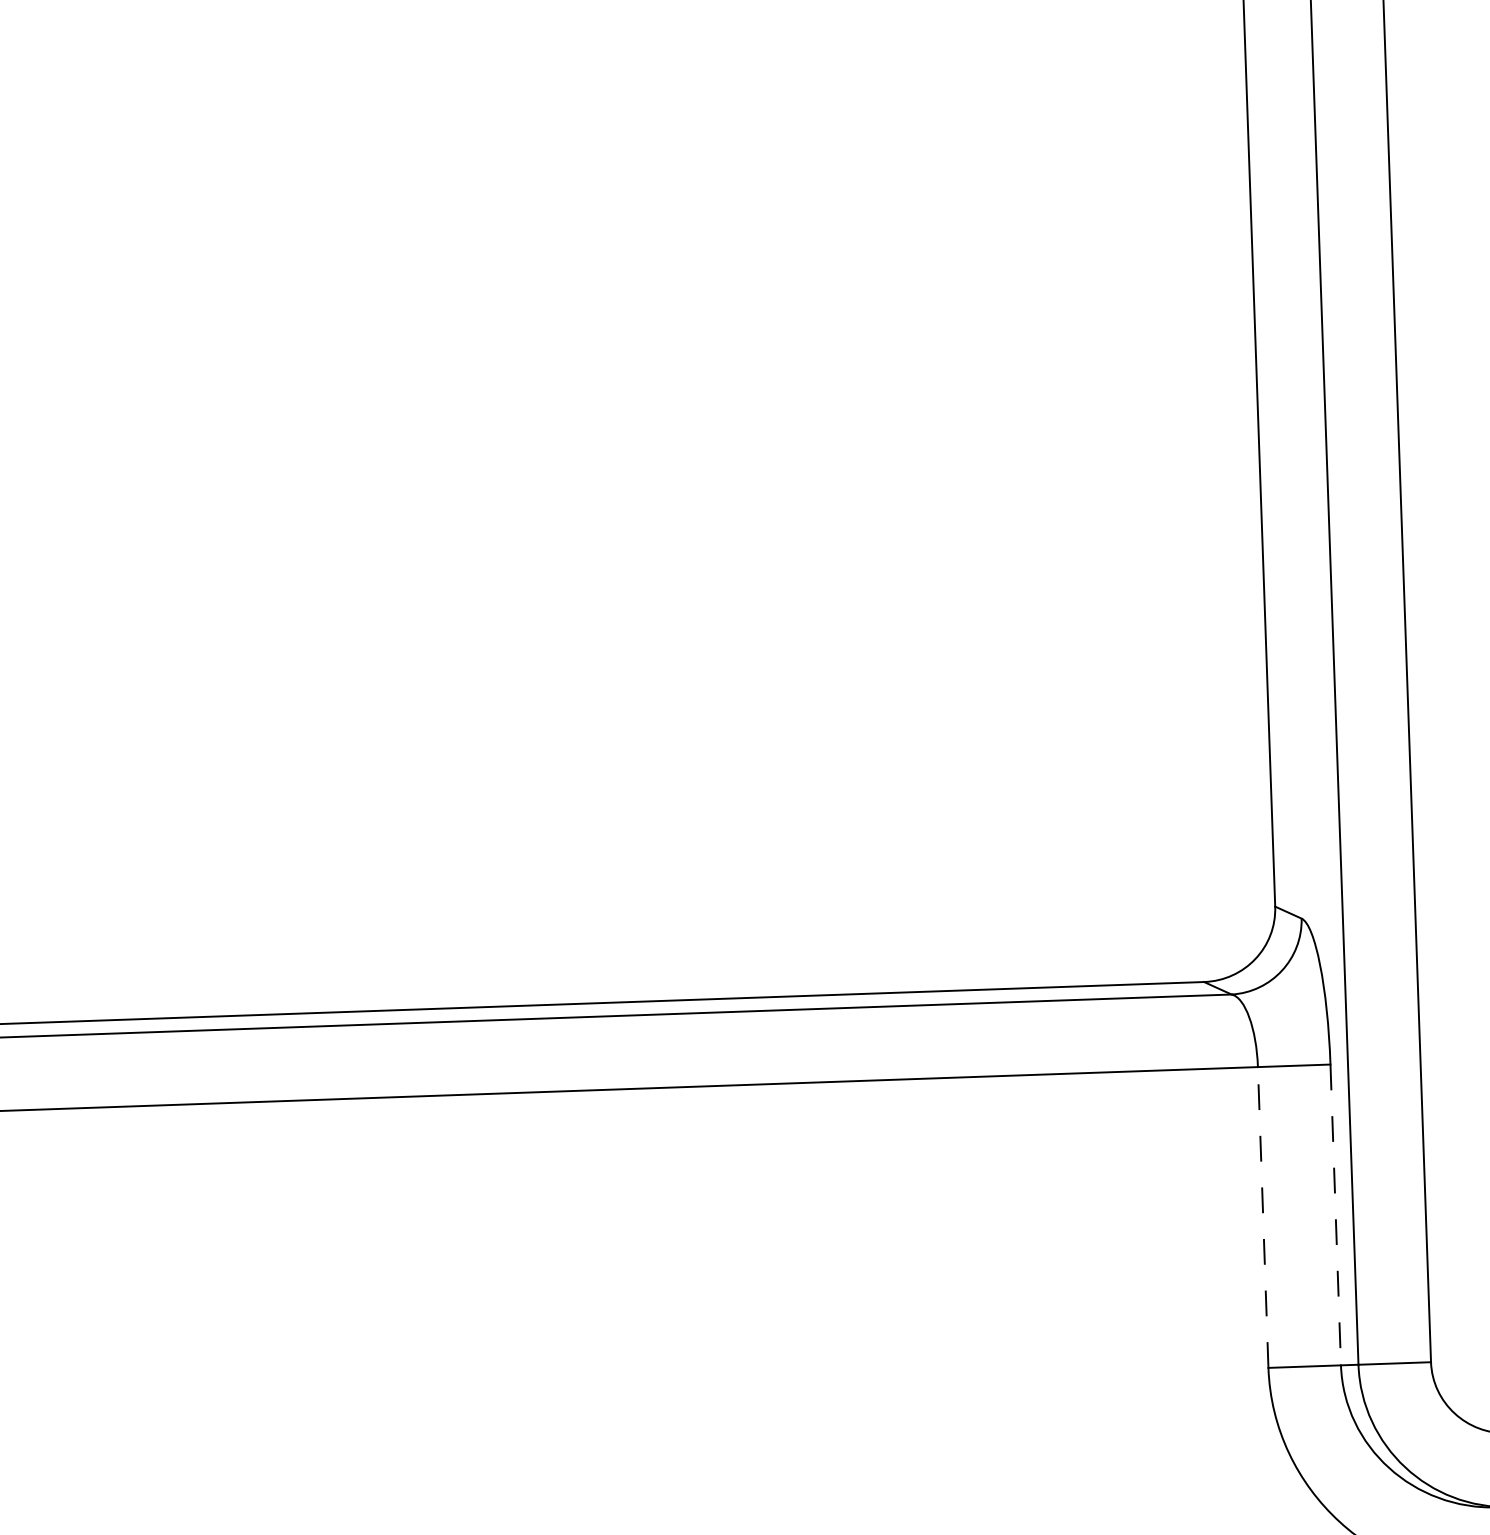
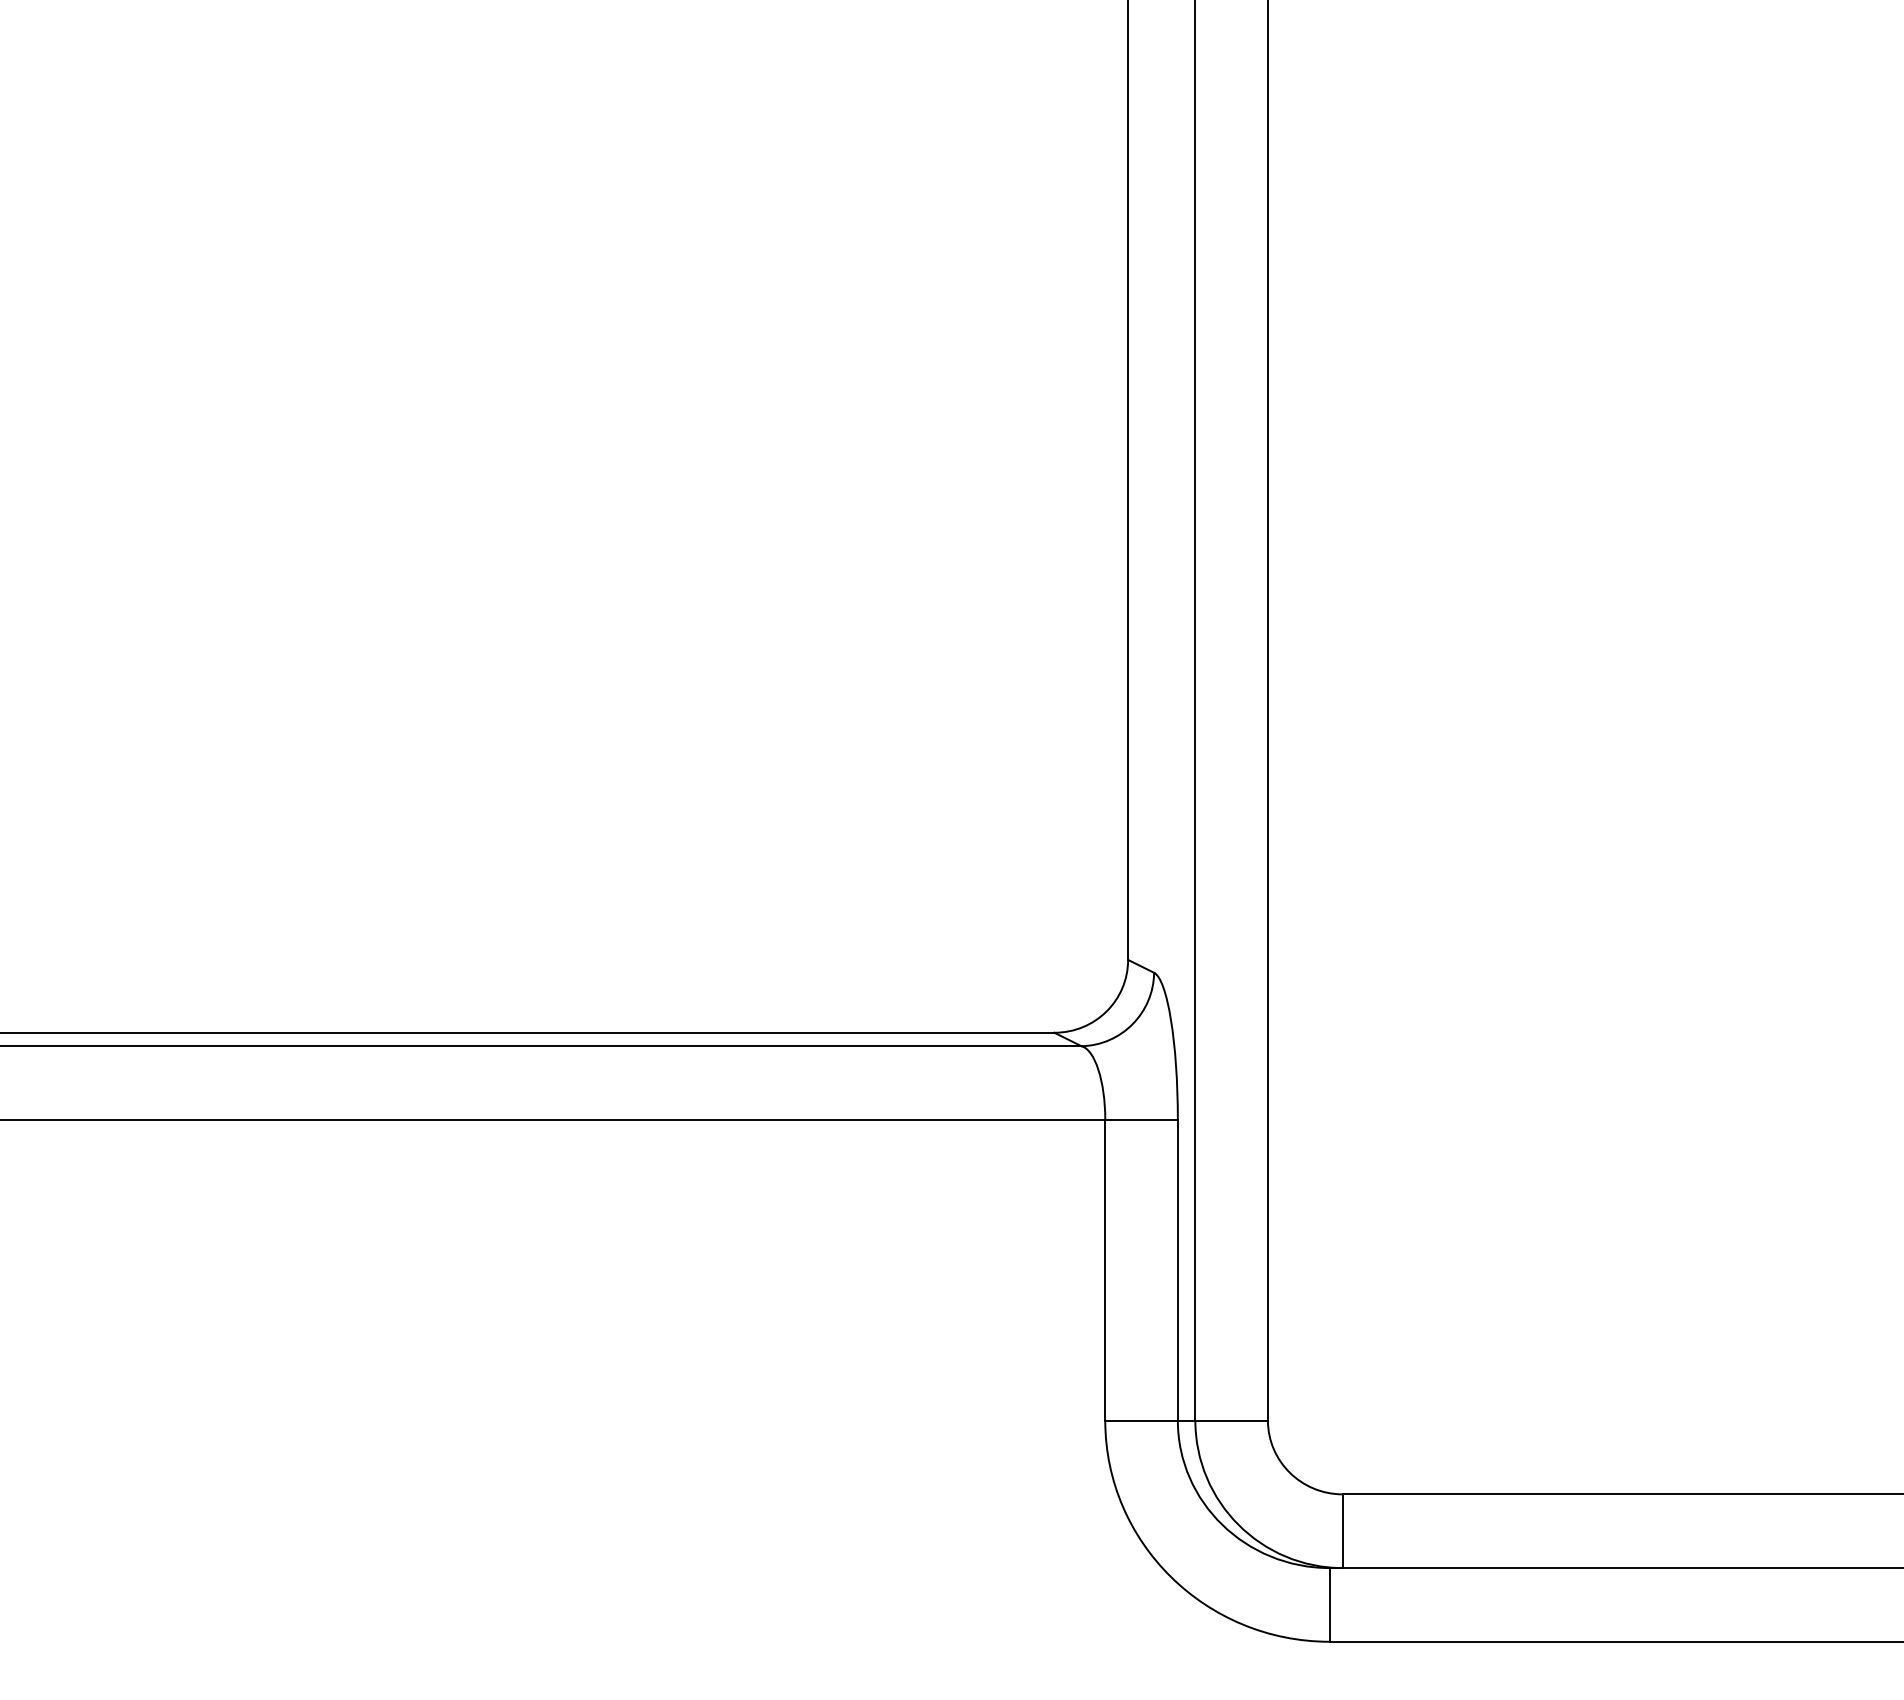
line: (1335, 1215) -> (1177, 1270), dashed -> solid
line: (1263, 1216) -> (1105, 1269), dashed -> solid

